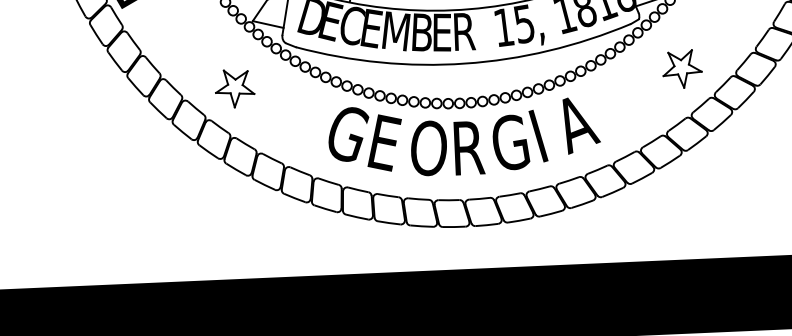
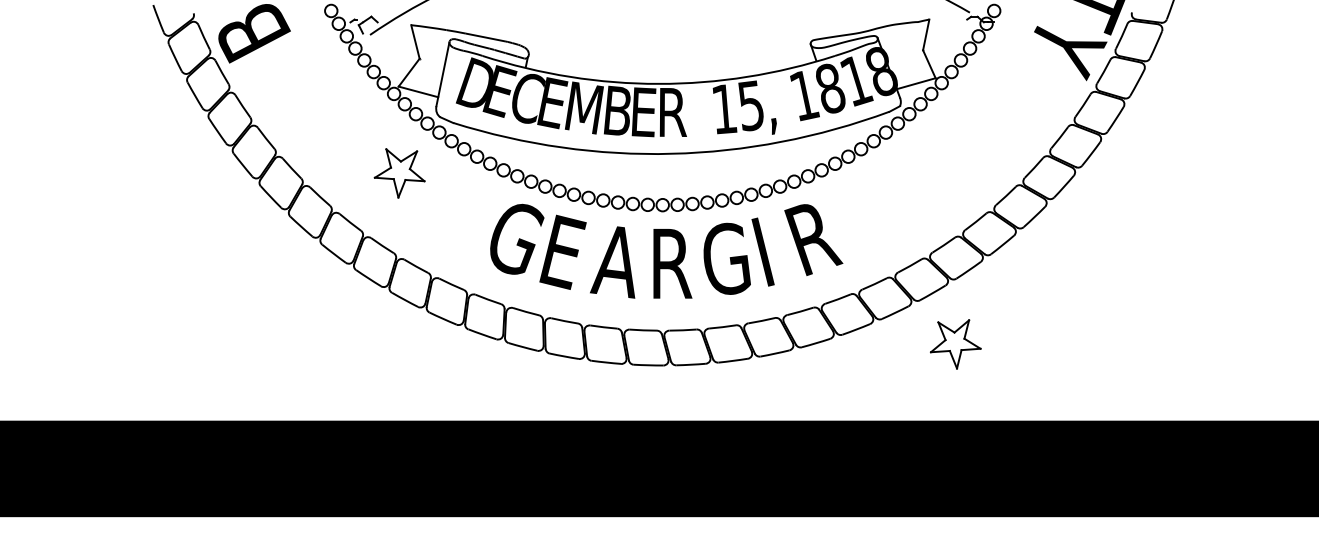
part: (682, 69) -> (955, 344), moved
part: (234, 88) -> (399, 173), moved
text: (576, 125) -> (813, 240), A -> R
text: (426, 148) -> (616, 261), O -> A

